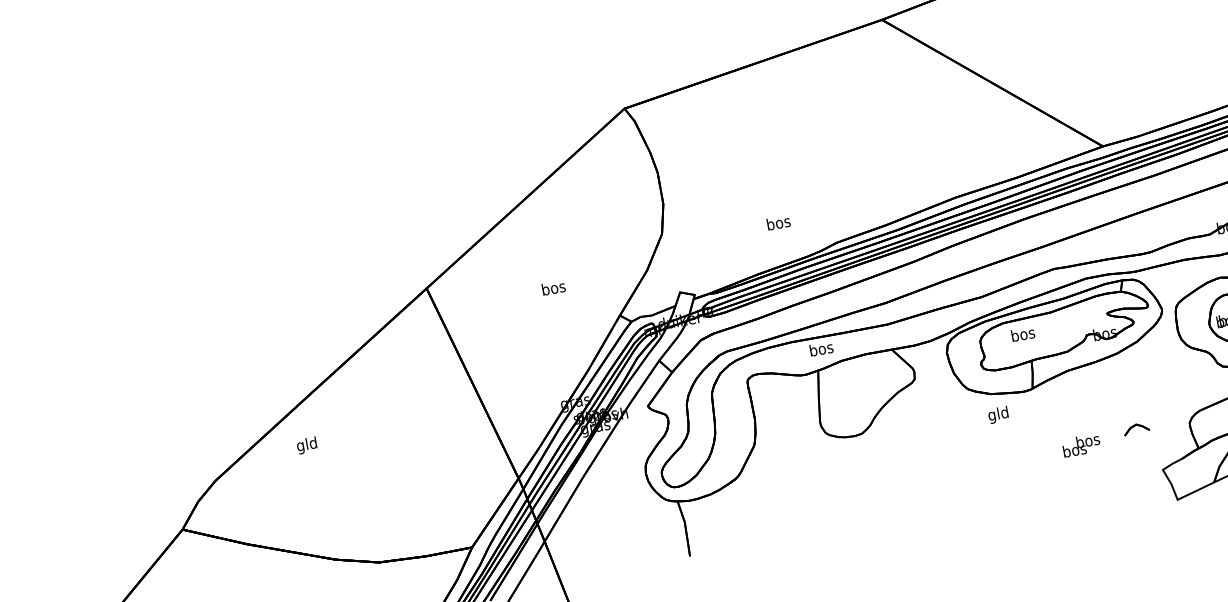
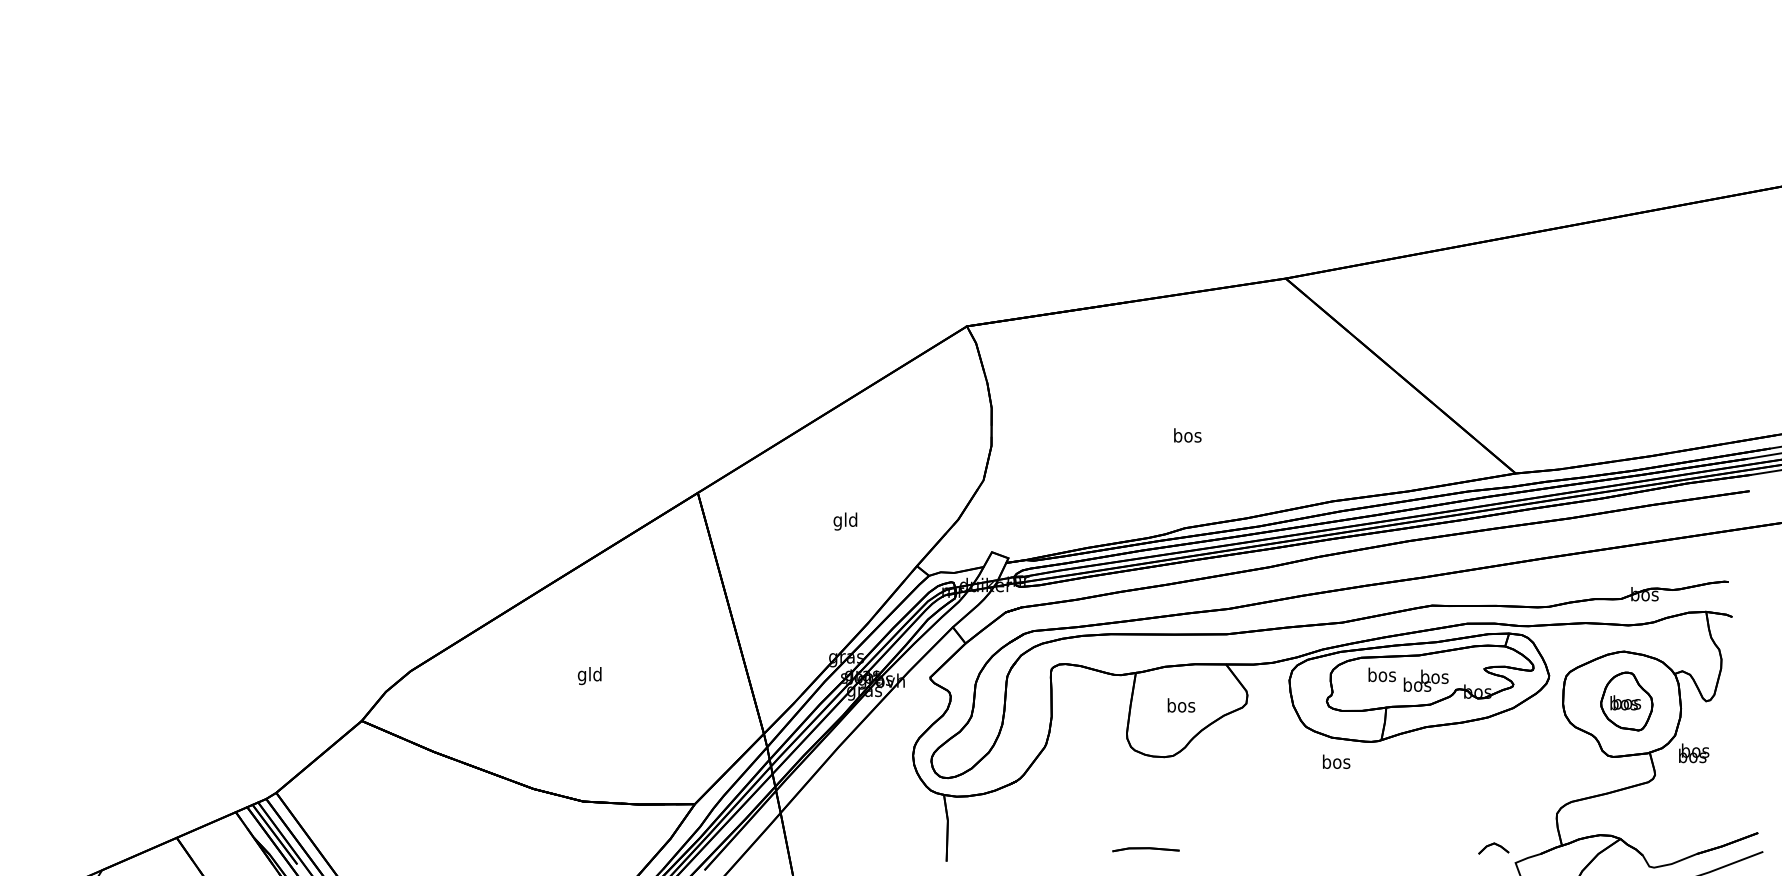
text: (778, 222) -> (1187, 435), moved
text: (553, 289) -> (845, 521), bos -> gld
text: (821, 348) -> (1181, 705), moved
text: (998, 414) -> (1336, 763), gld -> bos
part: (1136, 428) -> (1493, 848), moved
text: (1080, 445) -> (1425, 680), moved
text: (306, 446) -> (589, 676), moved
part: (853, 515) -> (1145, 849), added

